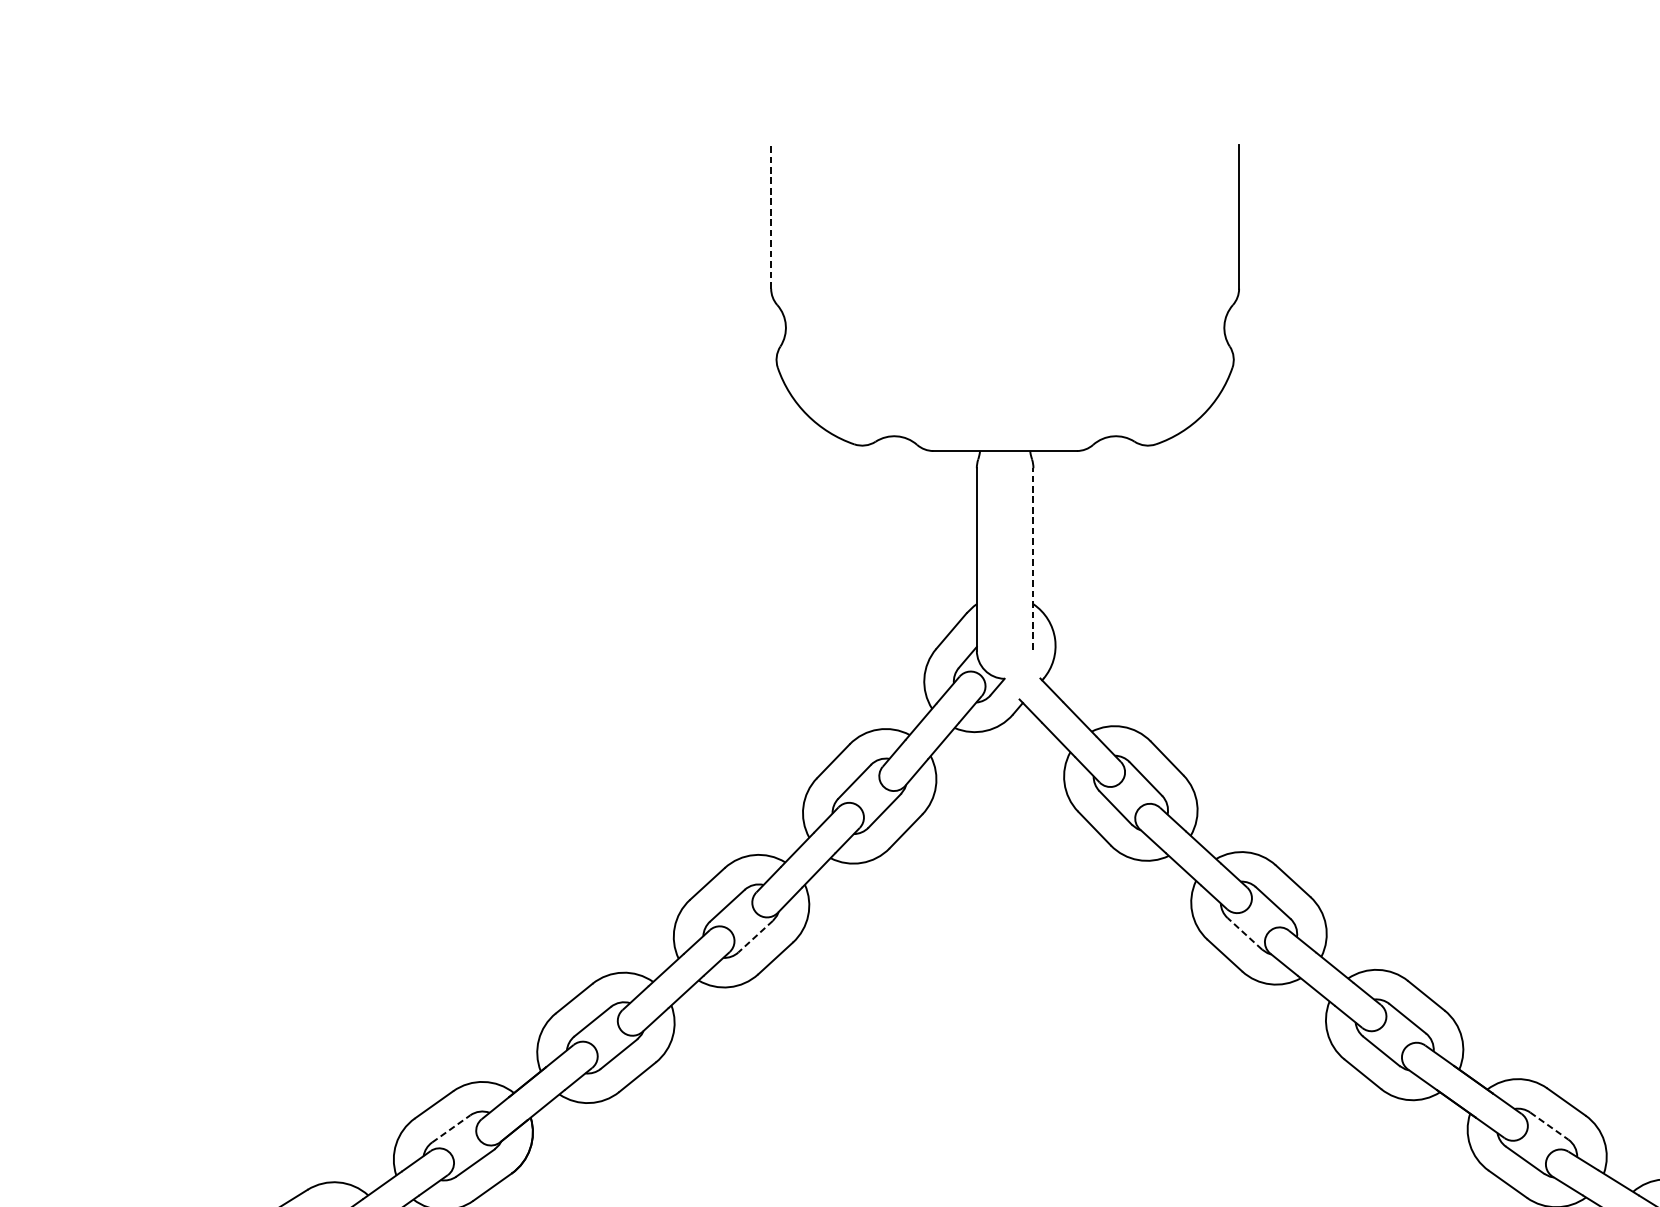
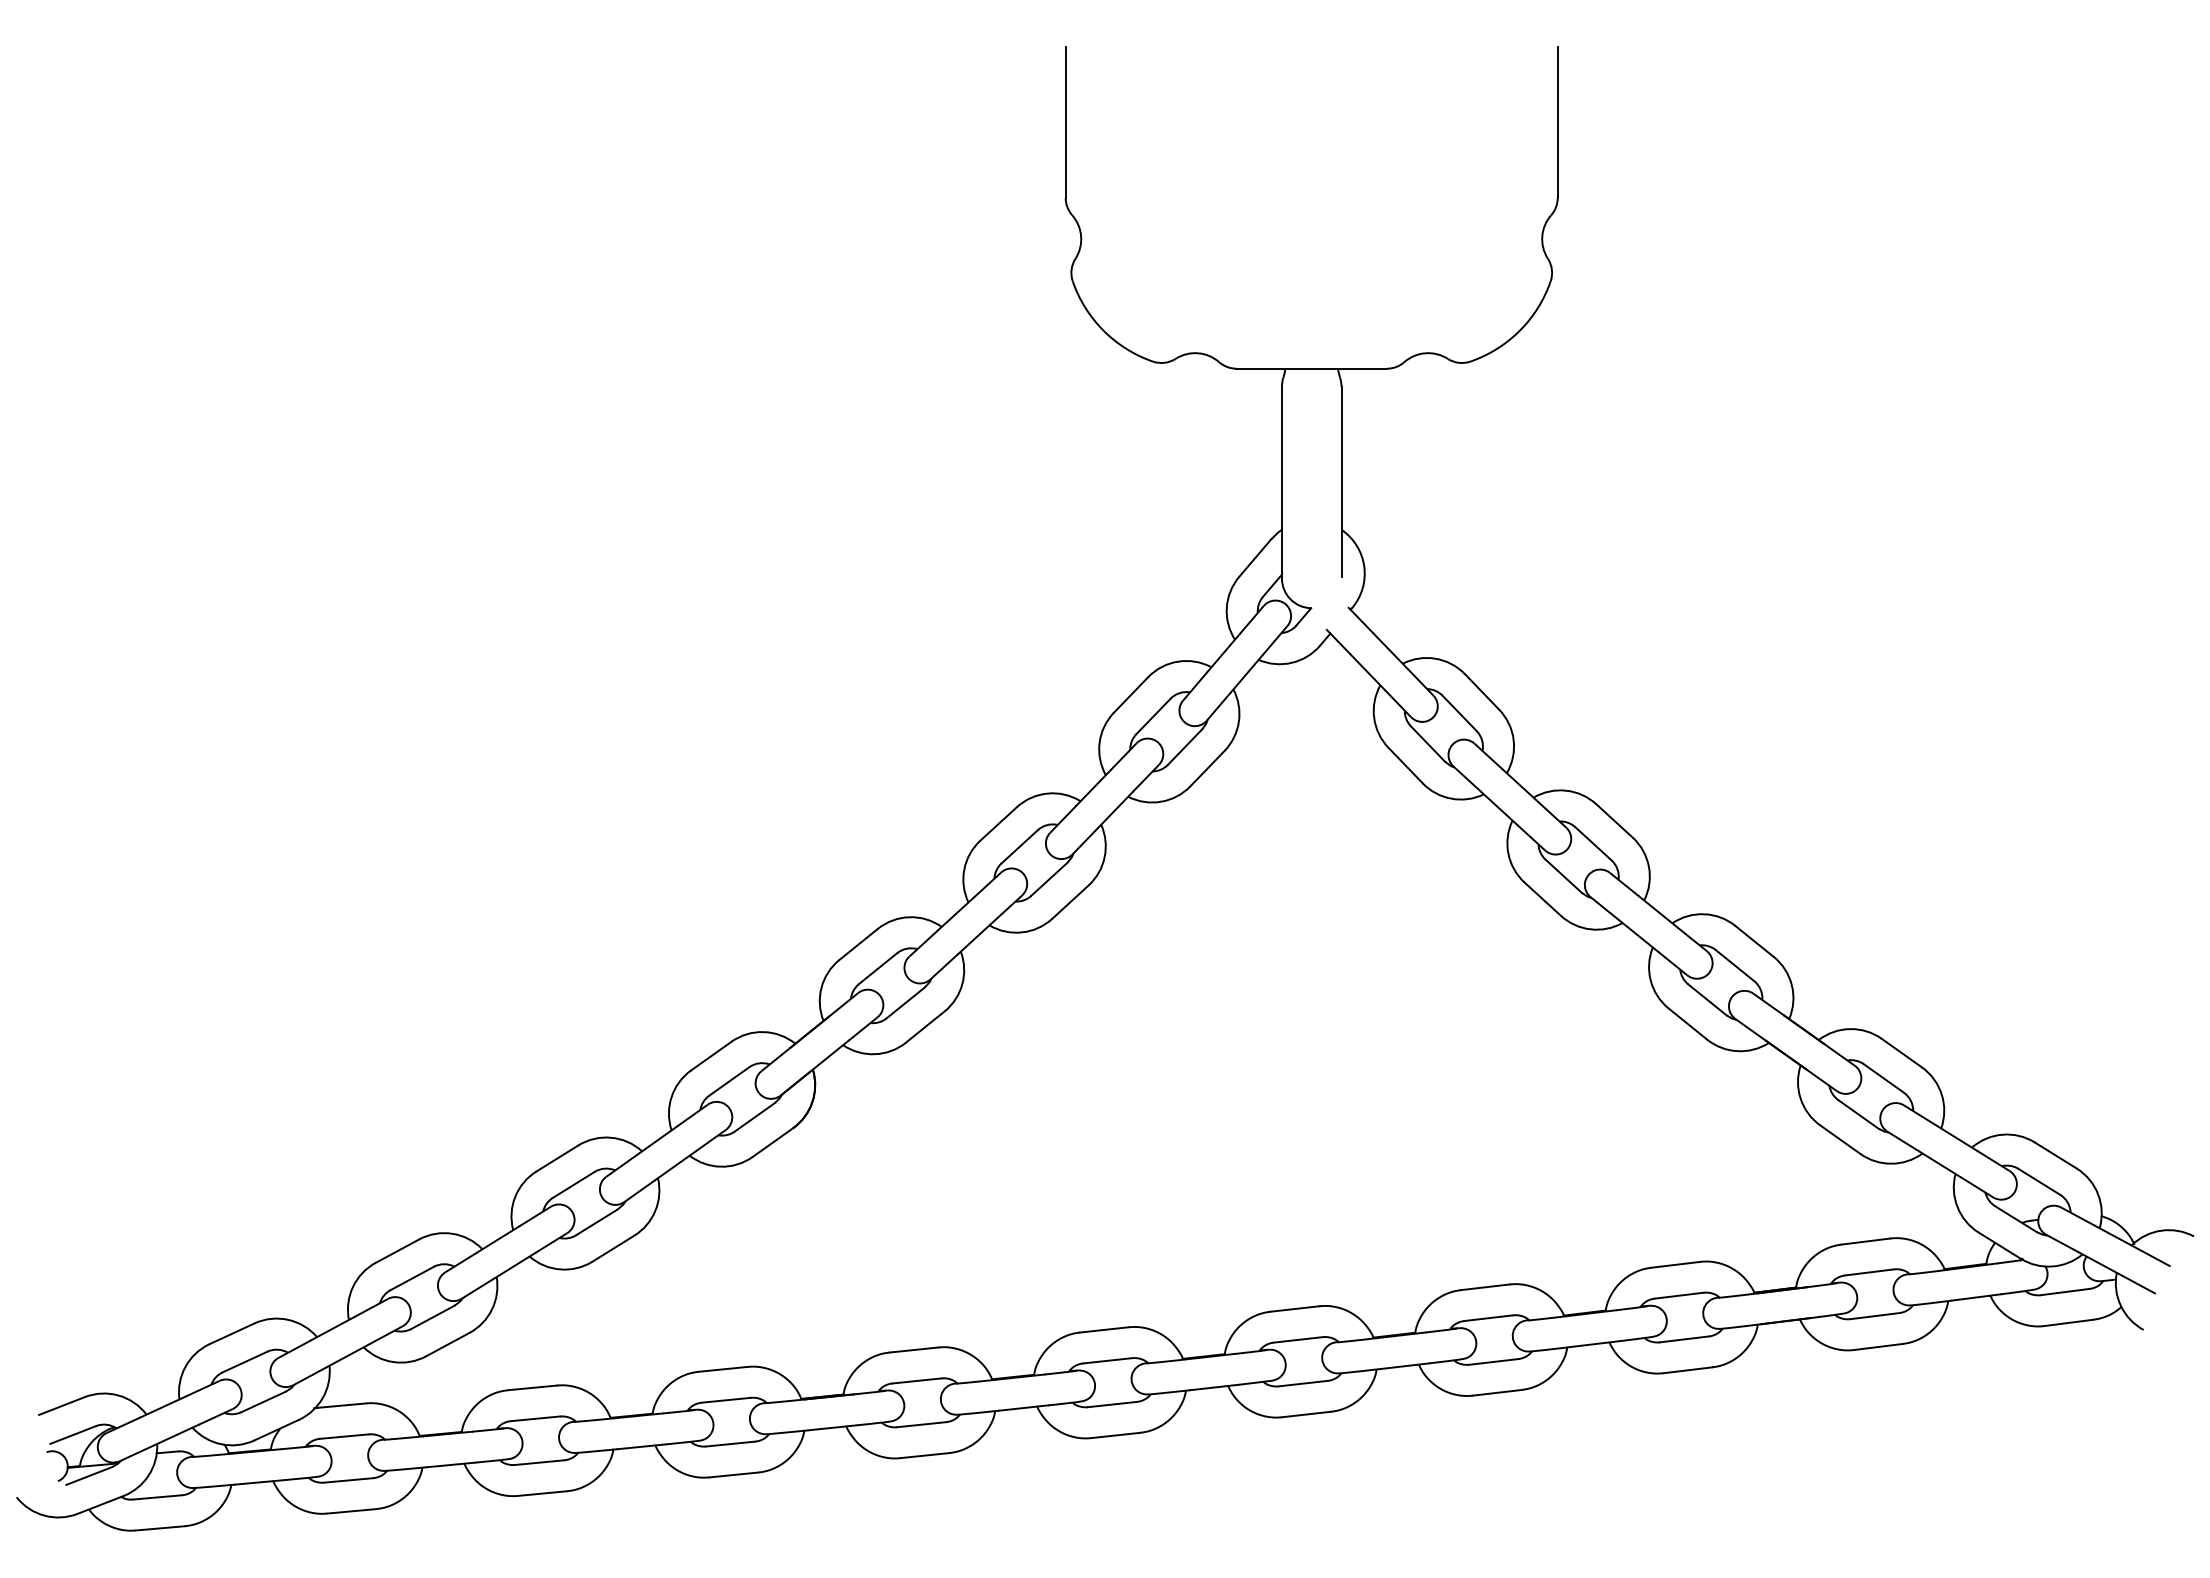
line: (770, 216) -> (1065, 122), dashed -> solid
line: (1033, 558) -> (1341, 481), dashed -> solid
line: (1244, 934) -> (1563, 876), dashed -> solid
line: (755, 936) -> (1049, 879), dashed -> solid
line: (1548, 1126) -> (1883, 1078), dashed -> solid
line: (451, 1128) -> (729, 1081), dashed -> solid

